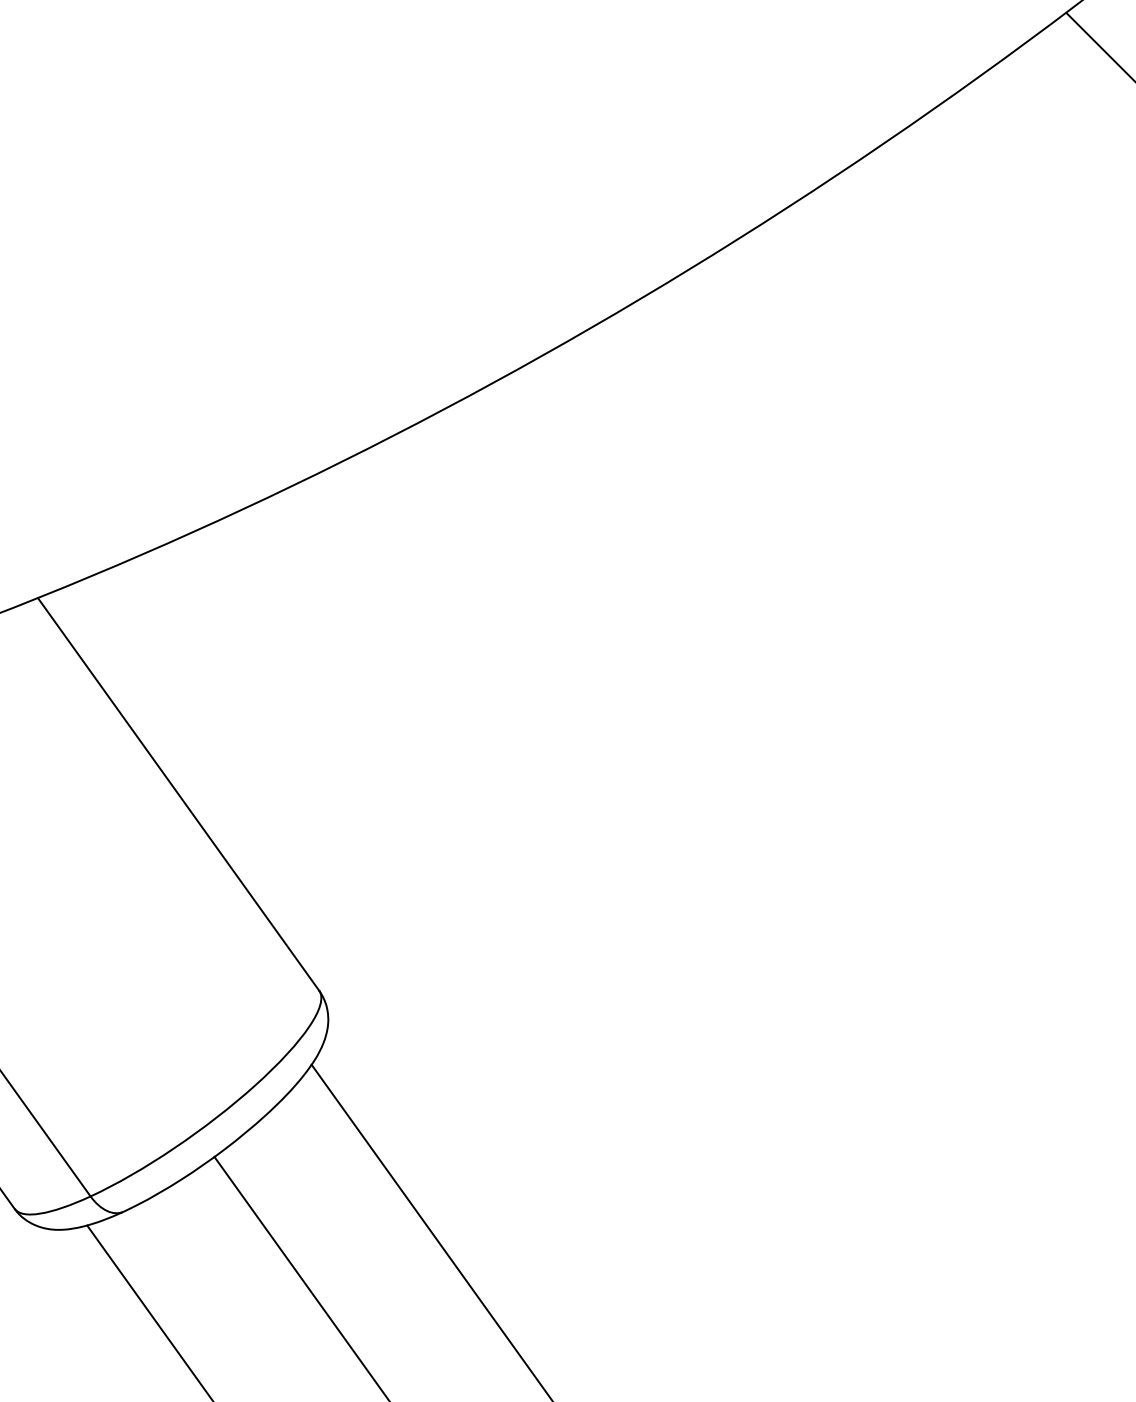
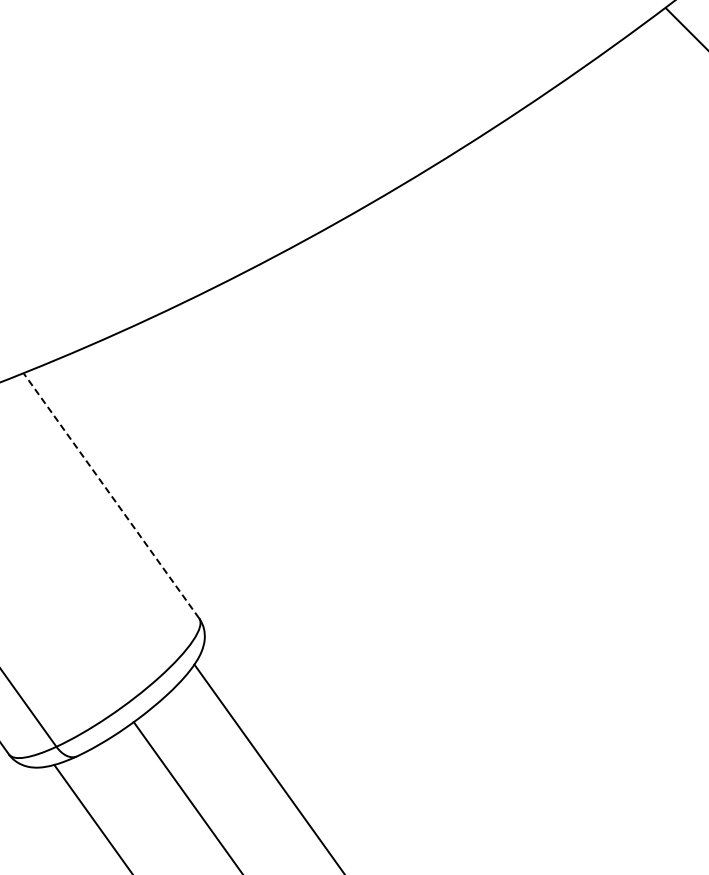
line: (178, 793) -> (111, 495), solid -> dashed

